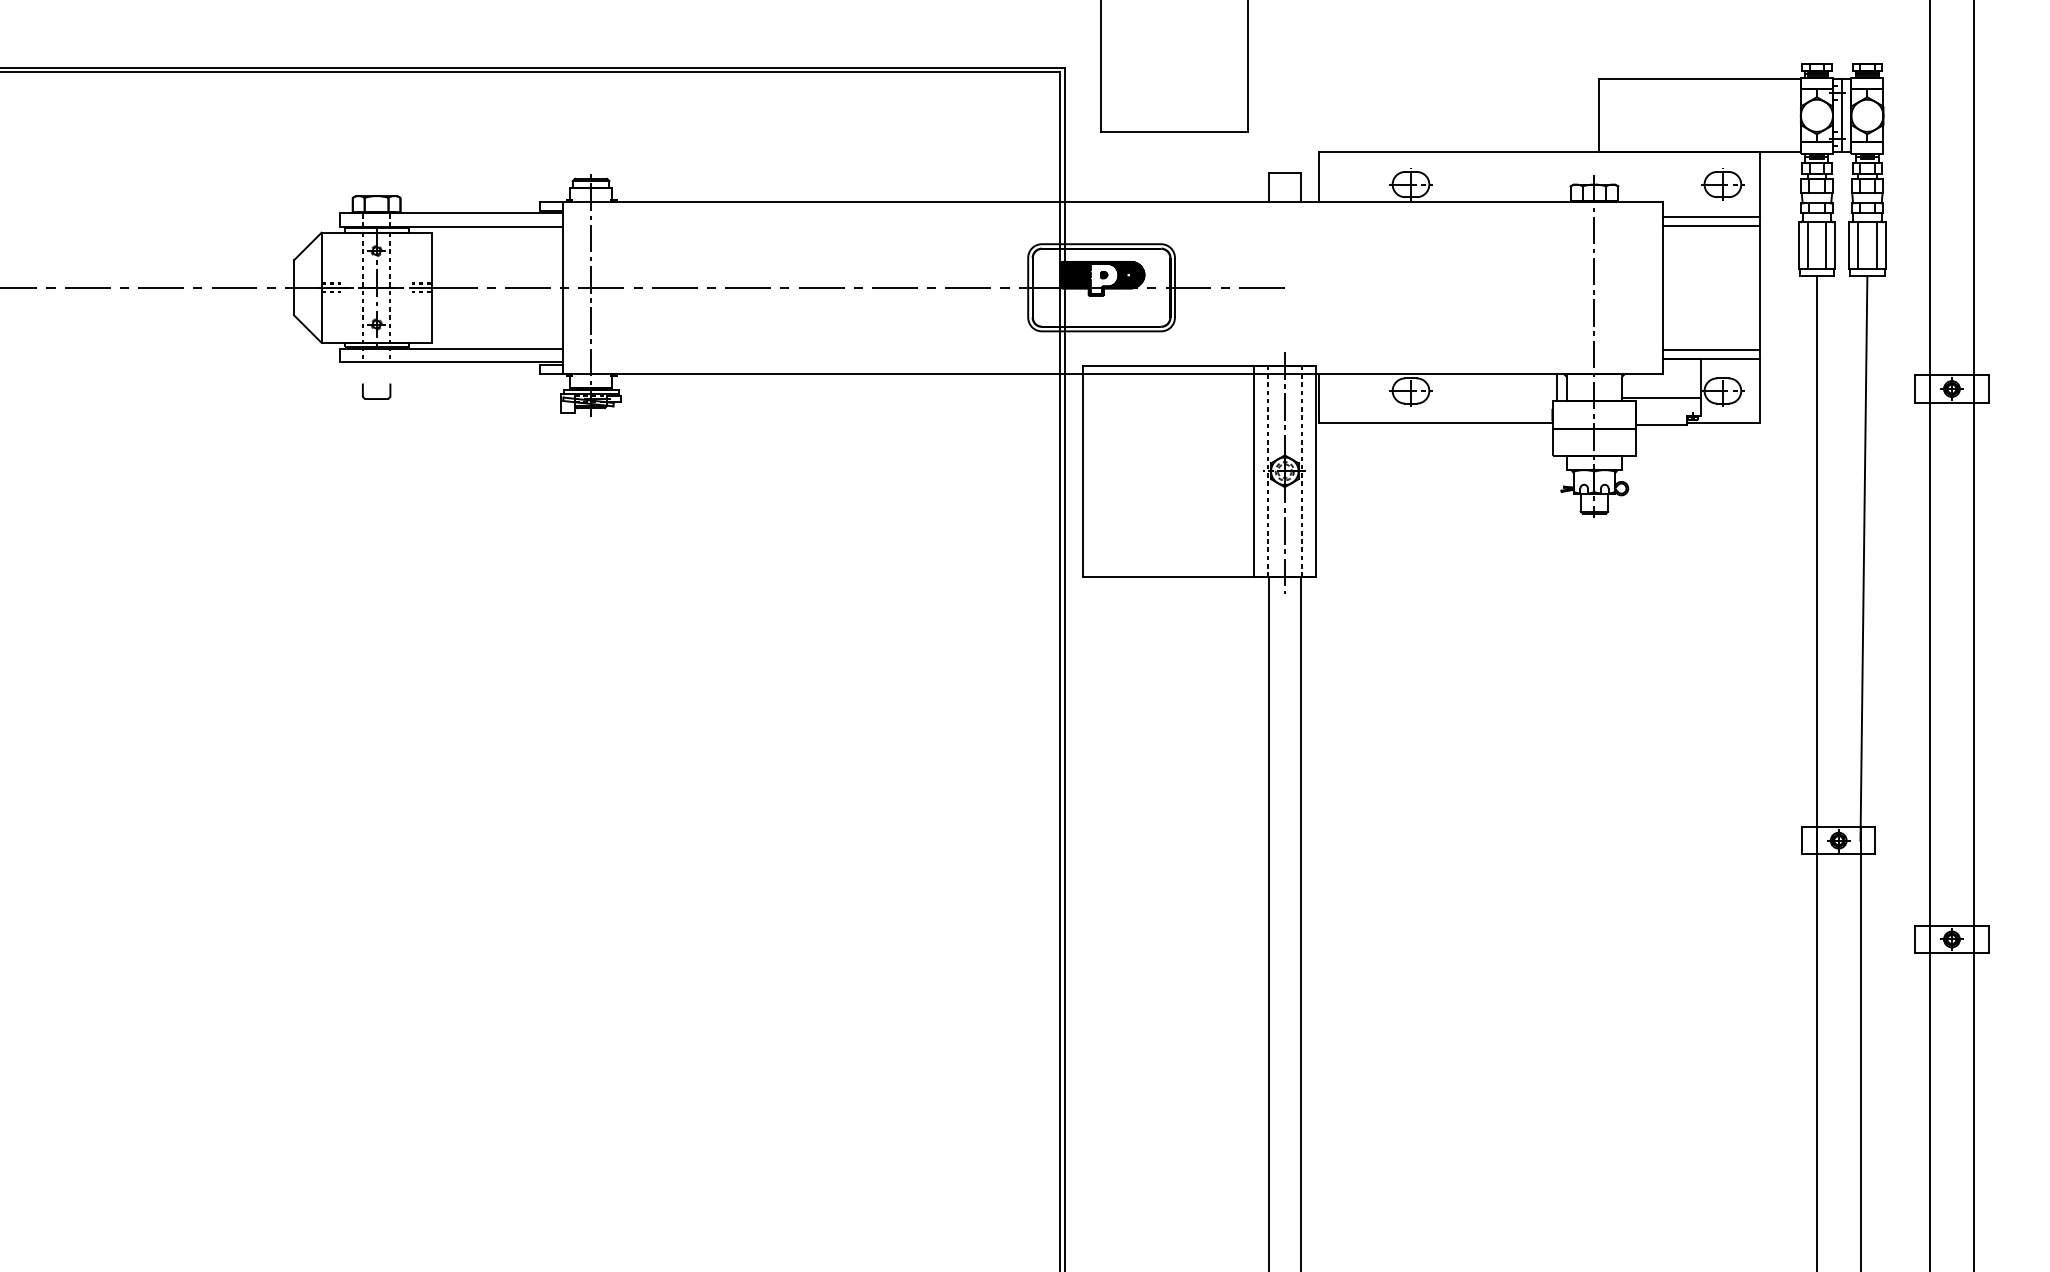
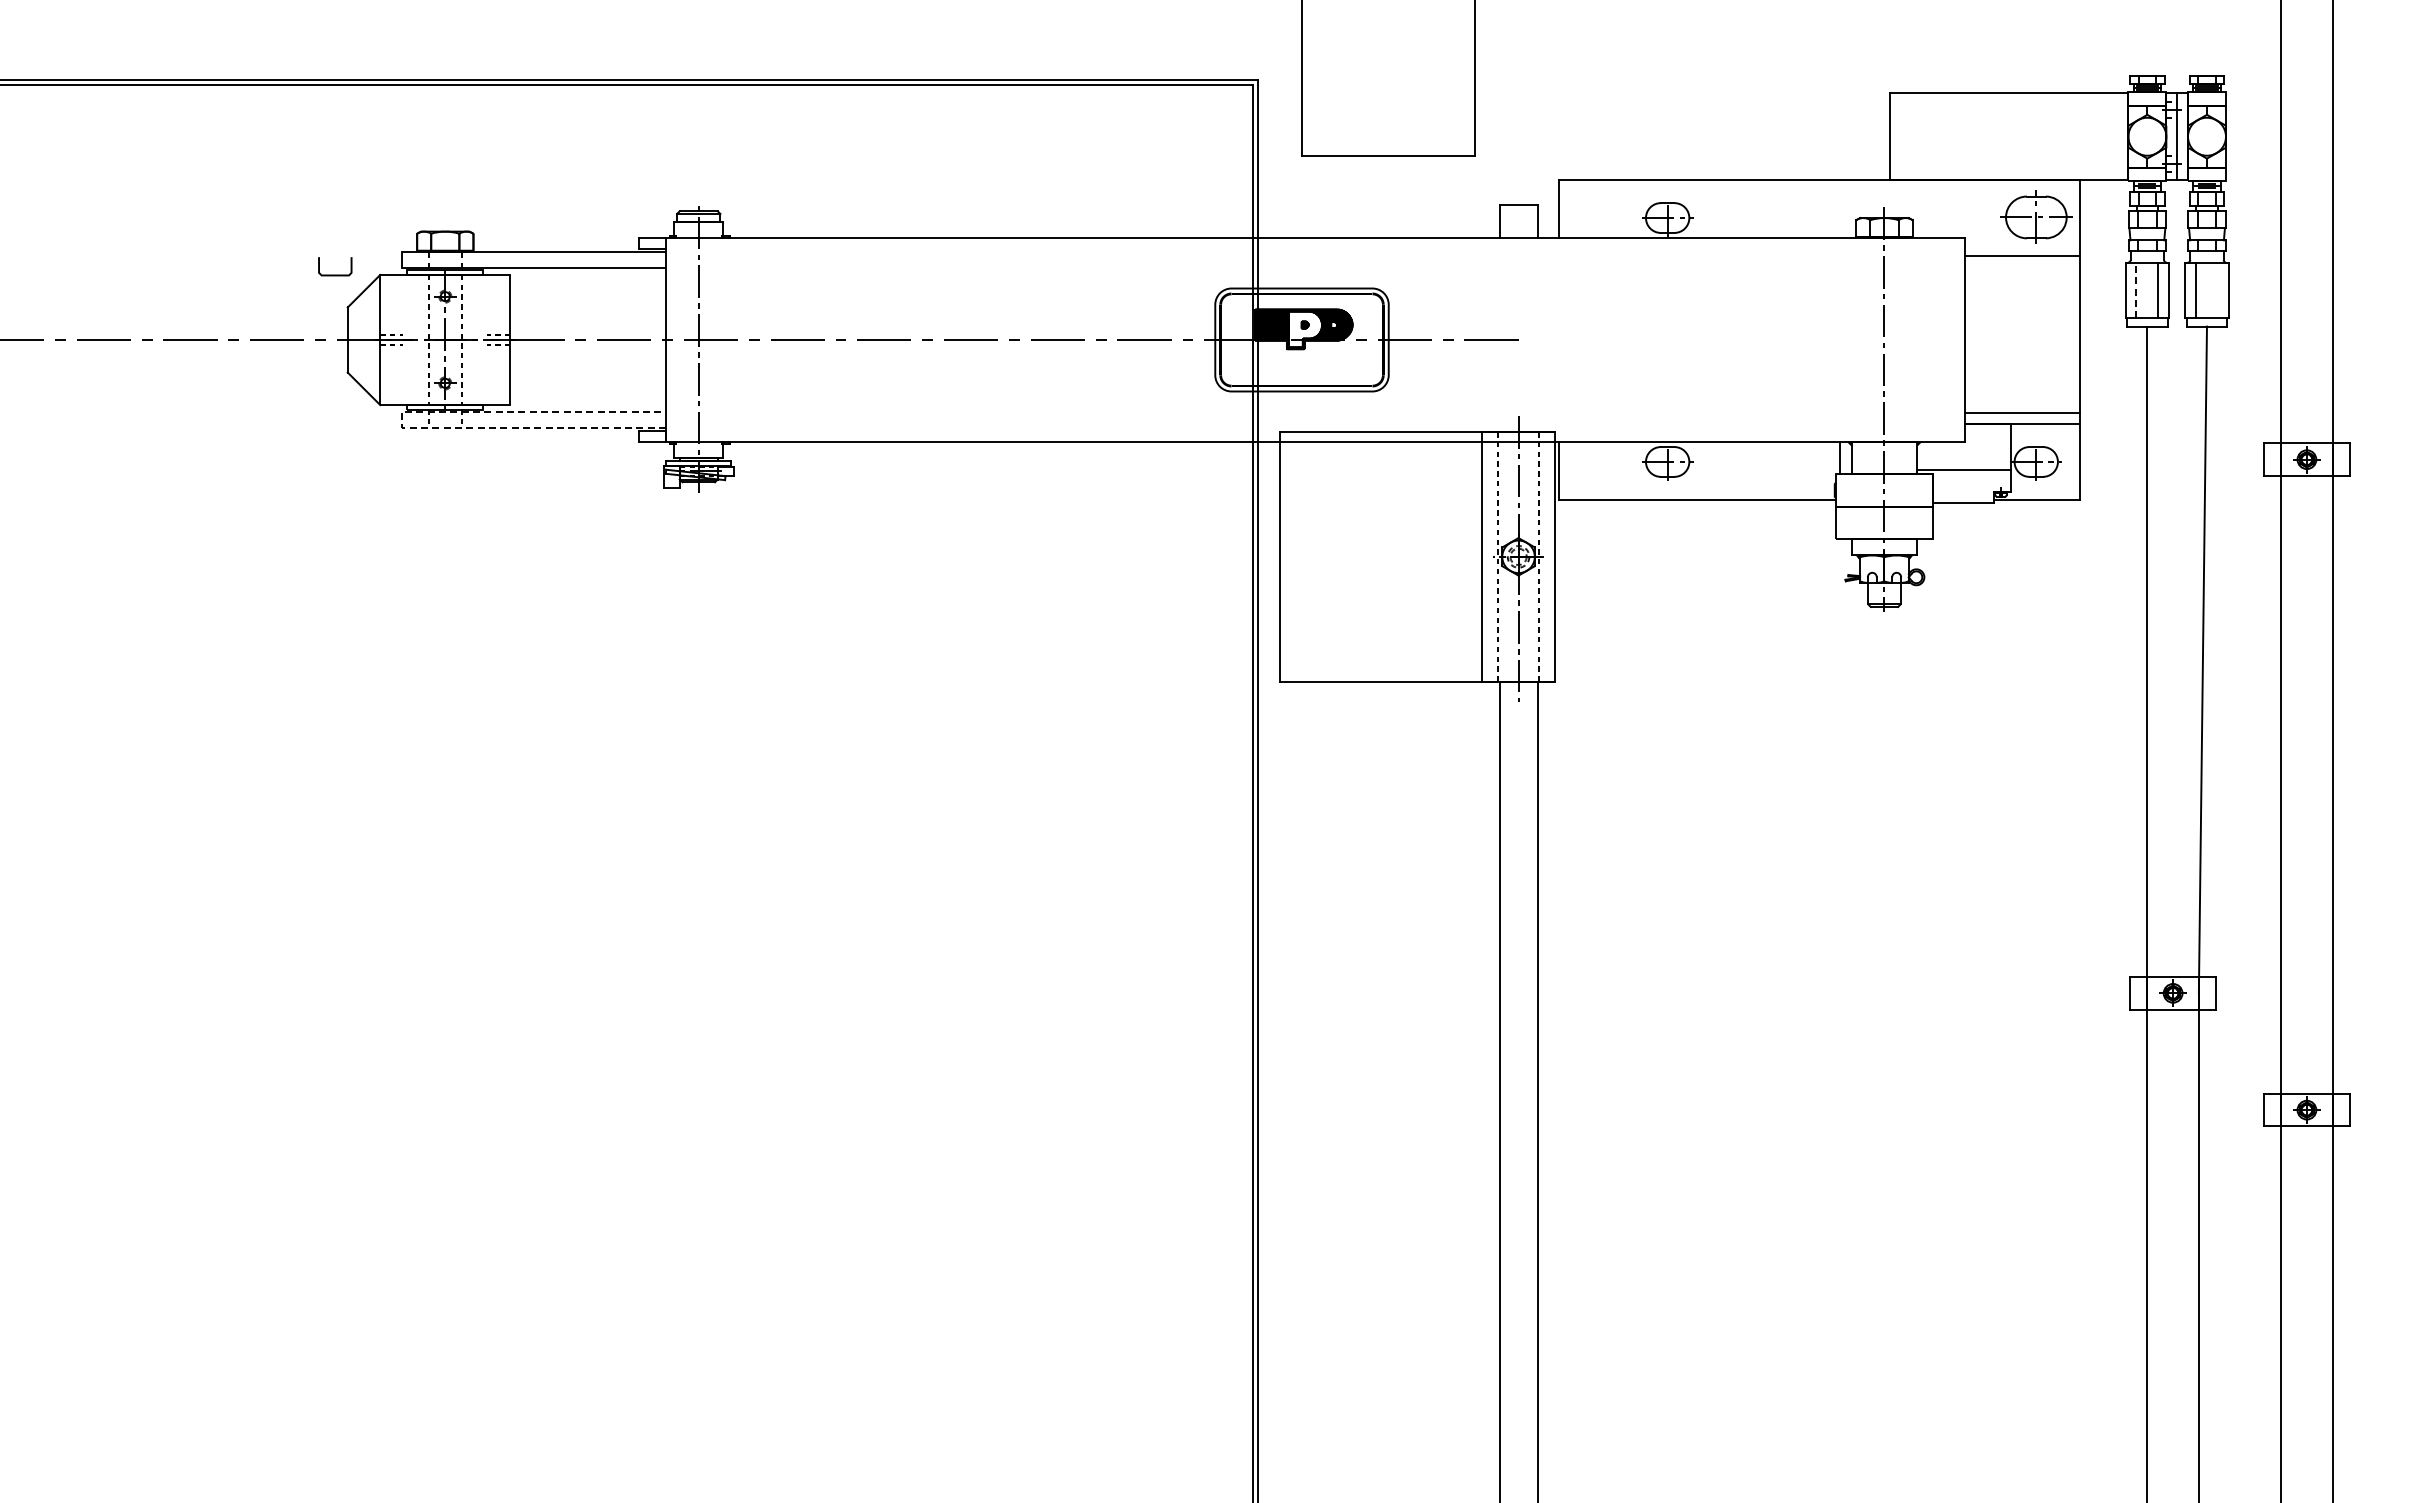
part: (1722, 185) -> (2035, 219), size x1.4
line: (1711, 225) -> (2022, 266), removed
line: (1807, 245) -> (2136, 290), solid -> dashed
line: (1876, 245) -> (2217, 290), removed
line: (339, 355) -> (401, 419), solid -> dashed
curve: (376, 398) -> (335, 274), moved

